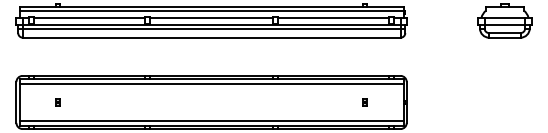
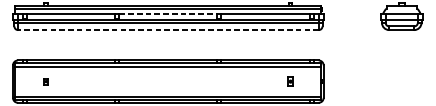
line: (212, 17) -> (169, 14), solid -> dashed
line: (211, 37) -> (168, 29), solid -> dashed
part: (364, 102) -> (290, 81), size x1.6

